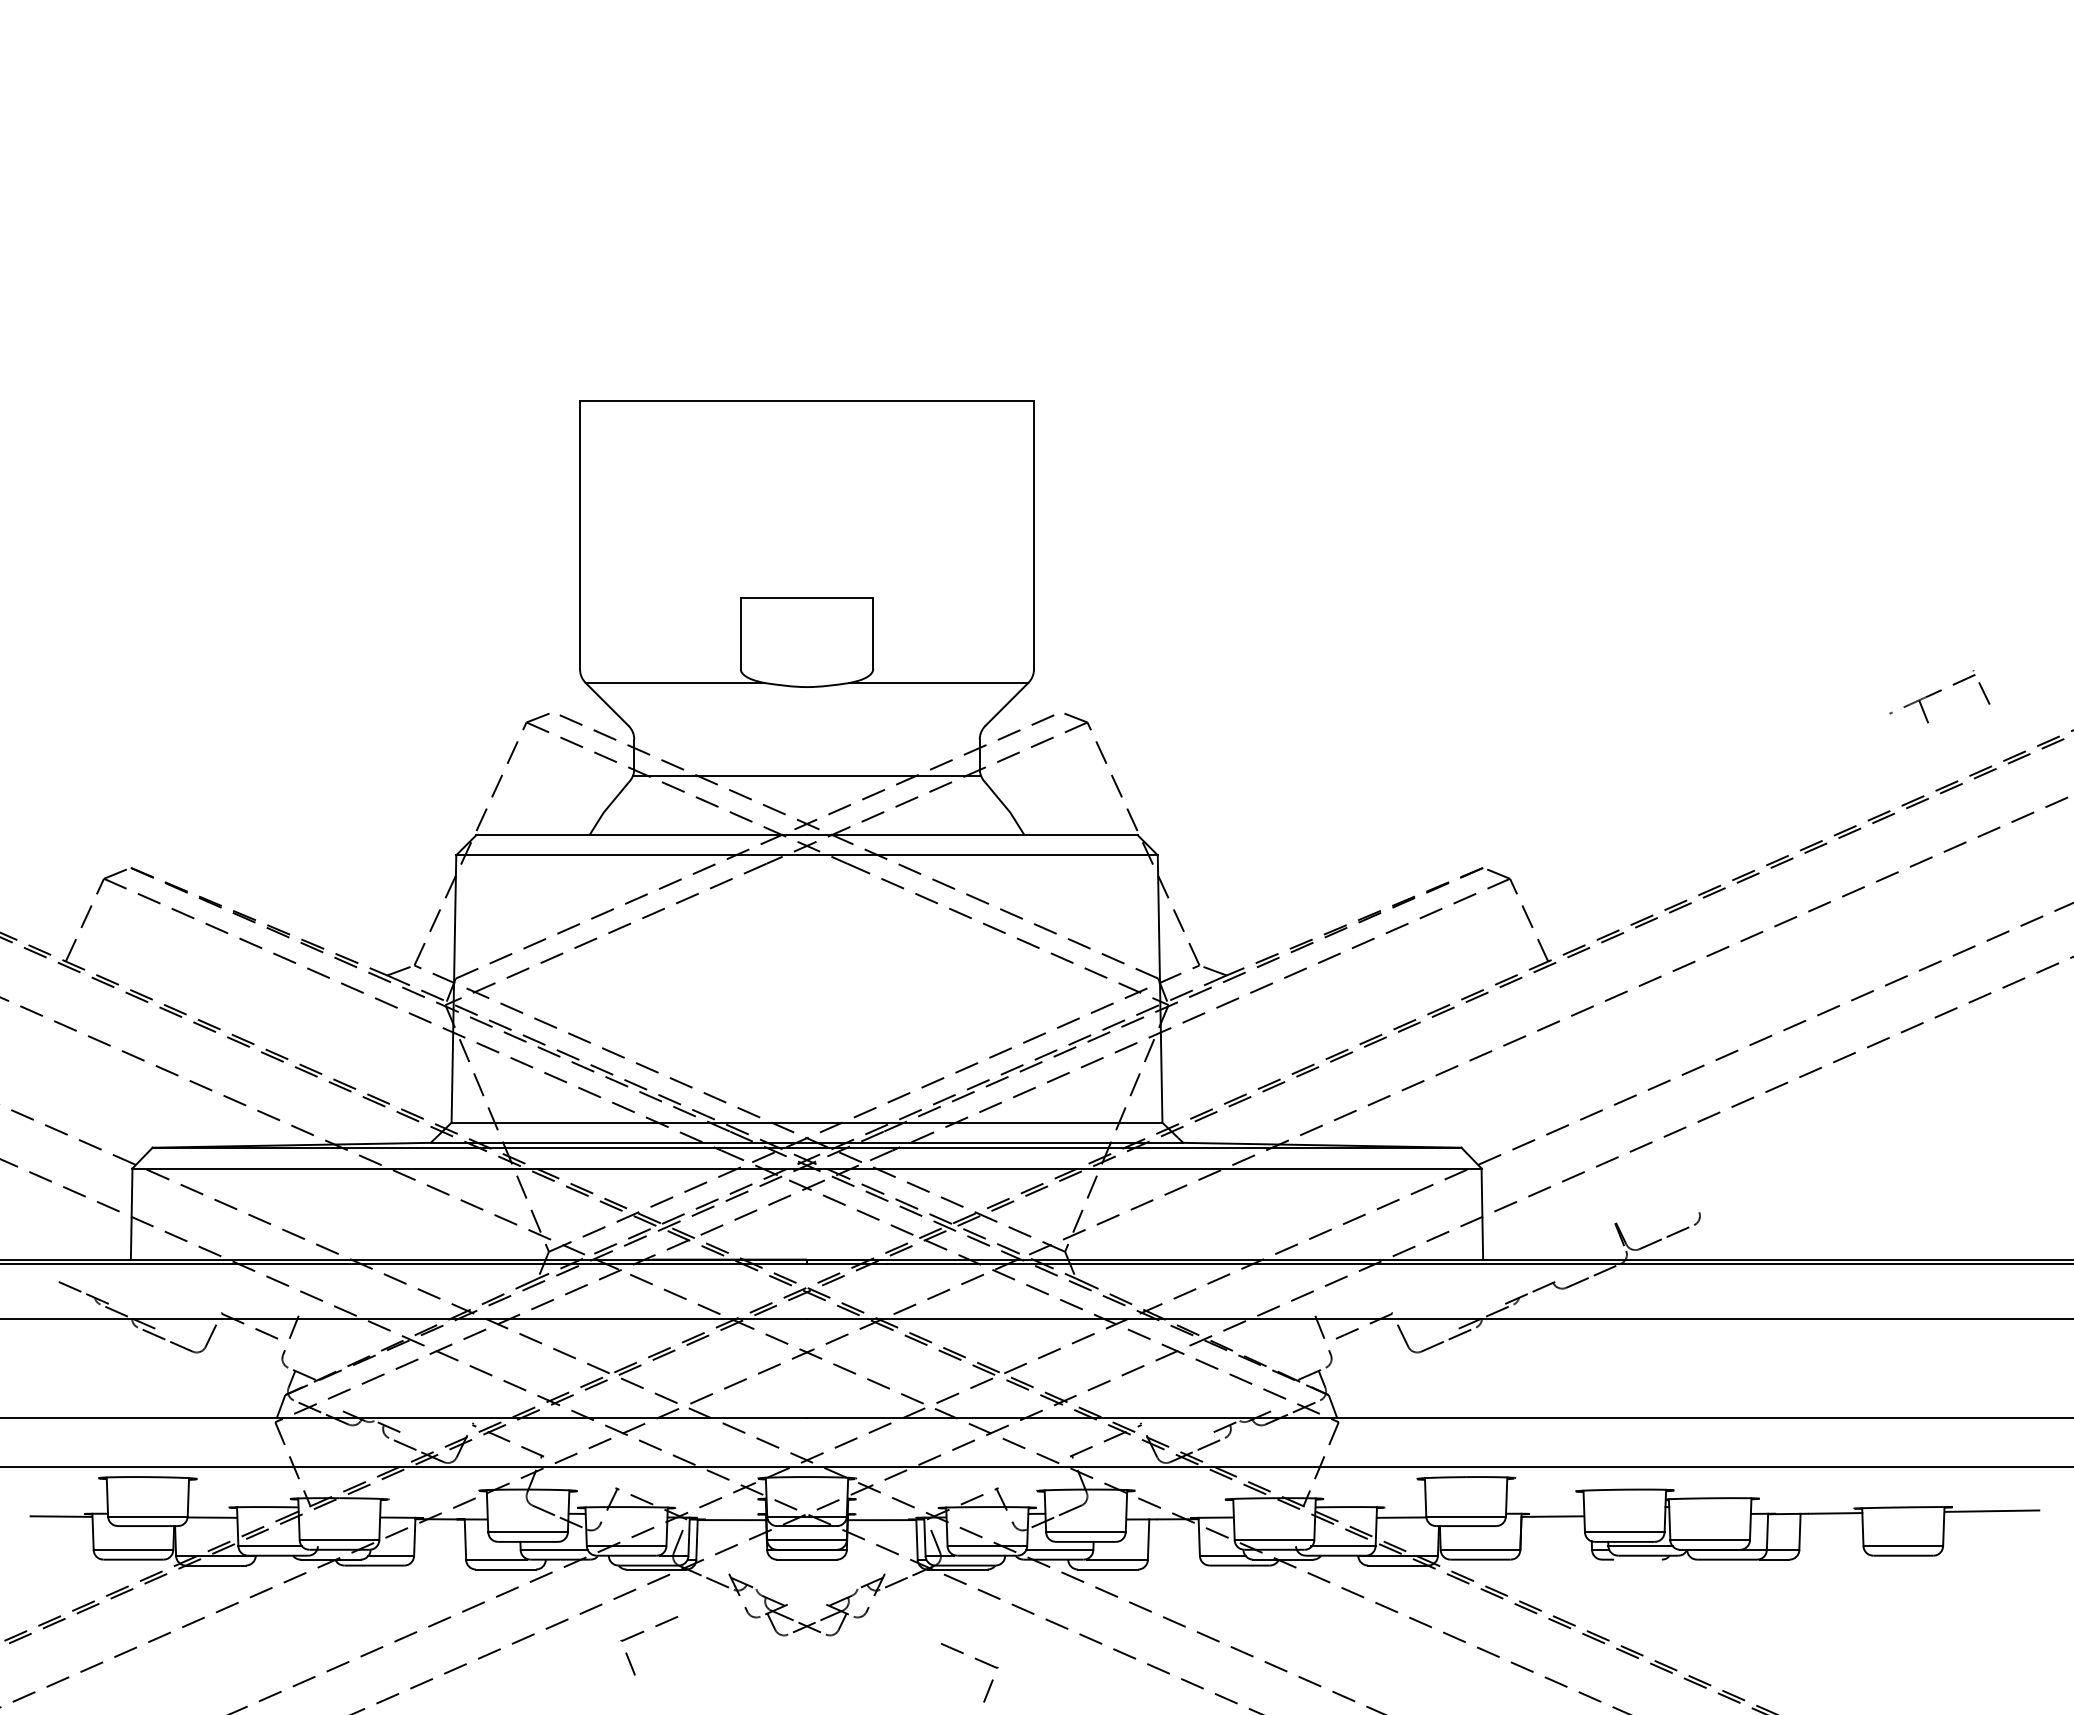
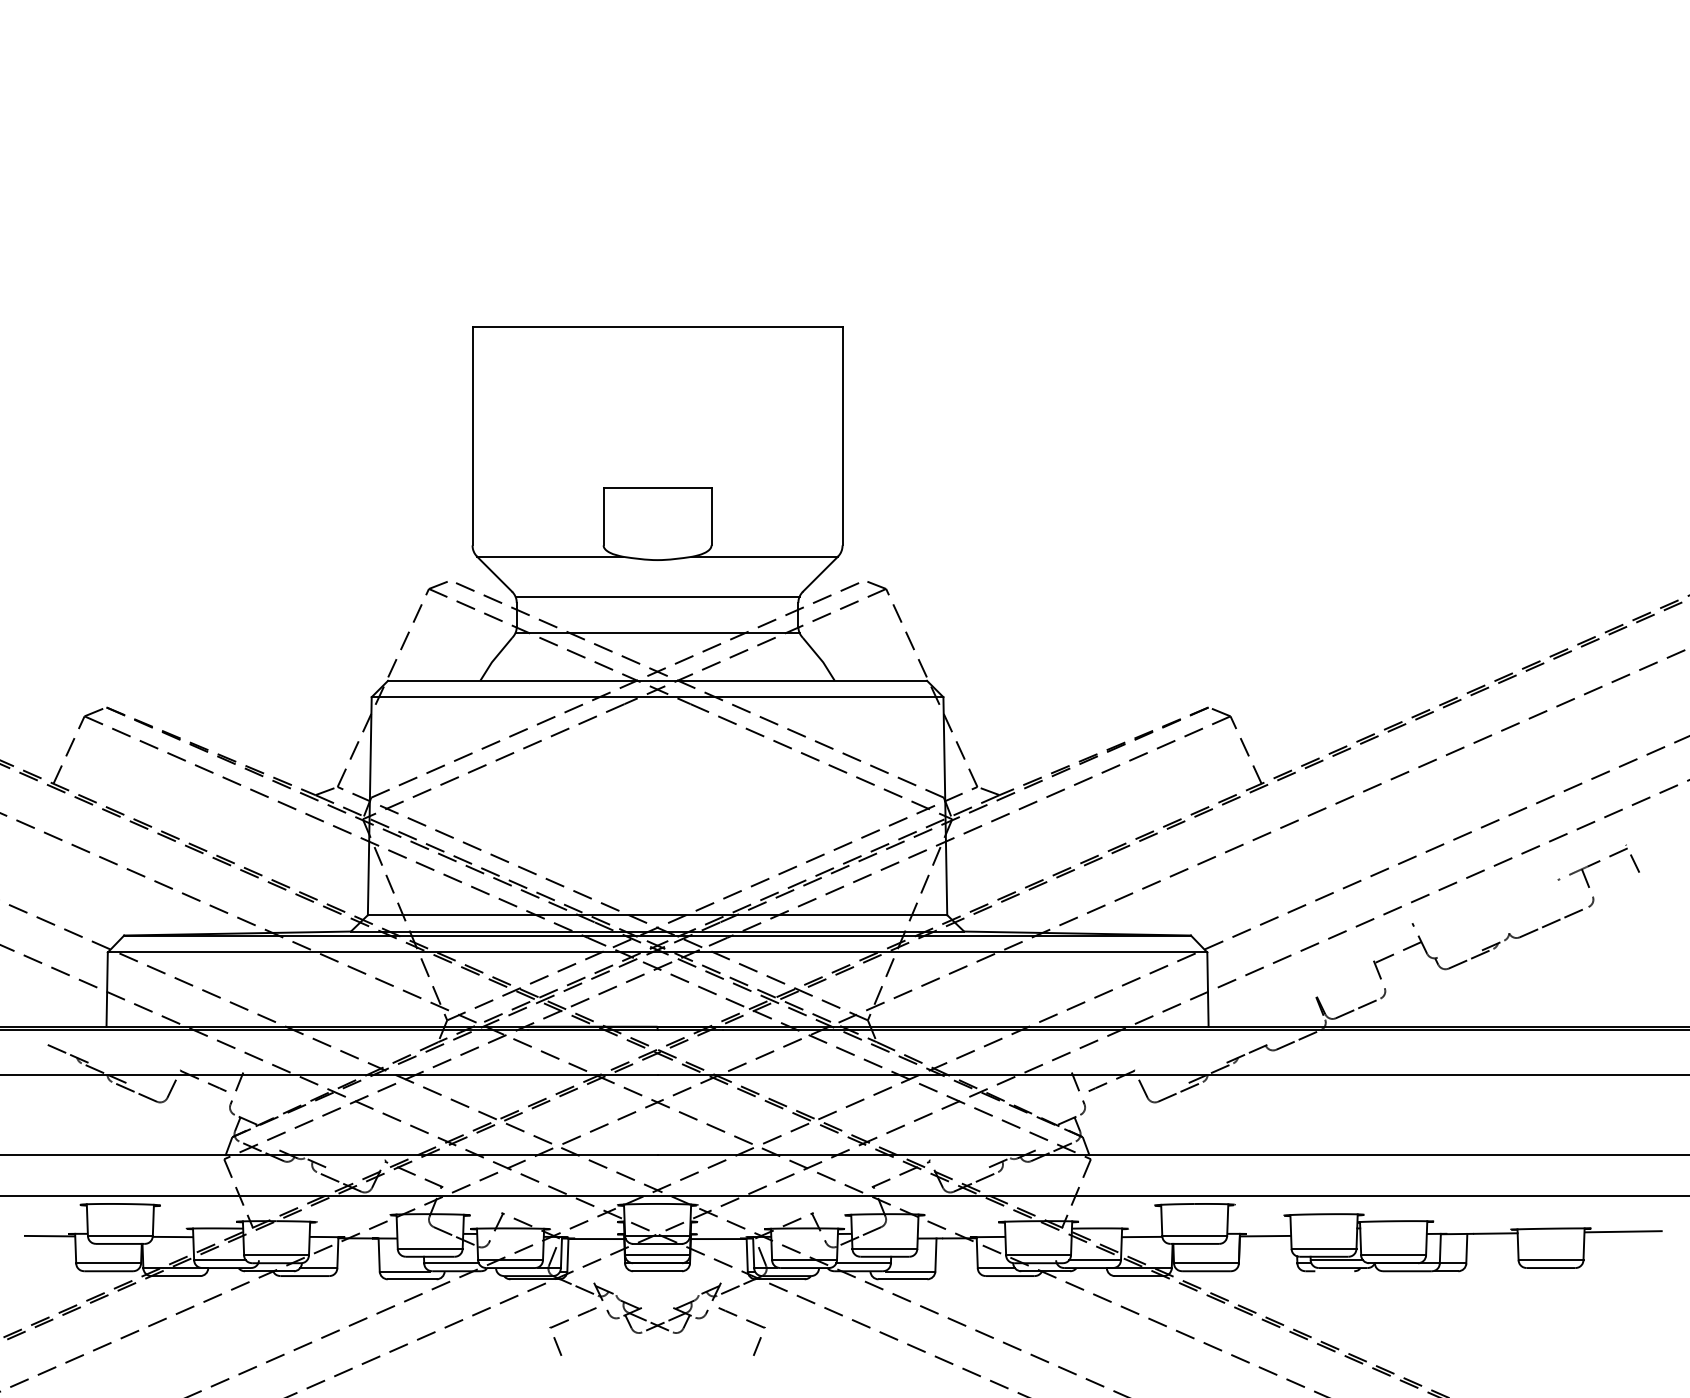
part: (1939, 696) -> (1598, 866), moved
line: (806, 732) -> (657, 597), added
part: (1823, 1162) -> (1485, 947), added
part: (642, 1633) -> (567, 1321), moved
part: (976, 1660) -> (747, 1321), moved

